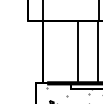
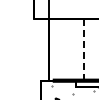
line: (78, 51) -> (84, 48), solid -> dashed

